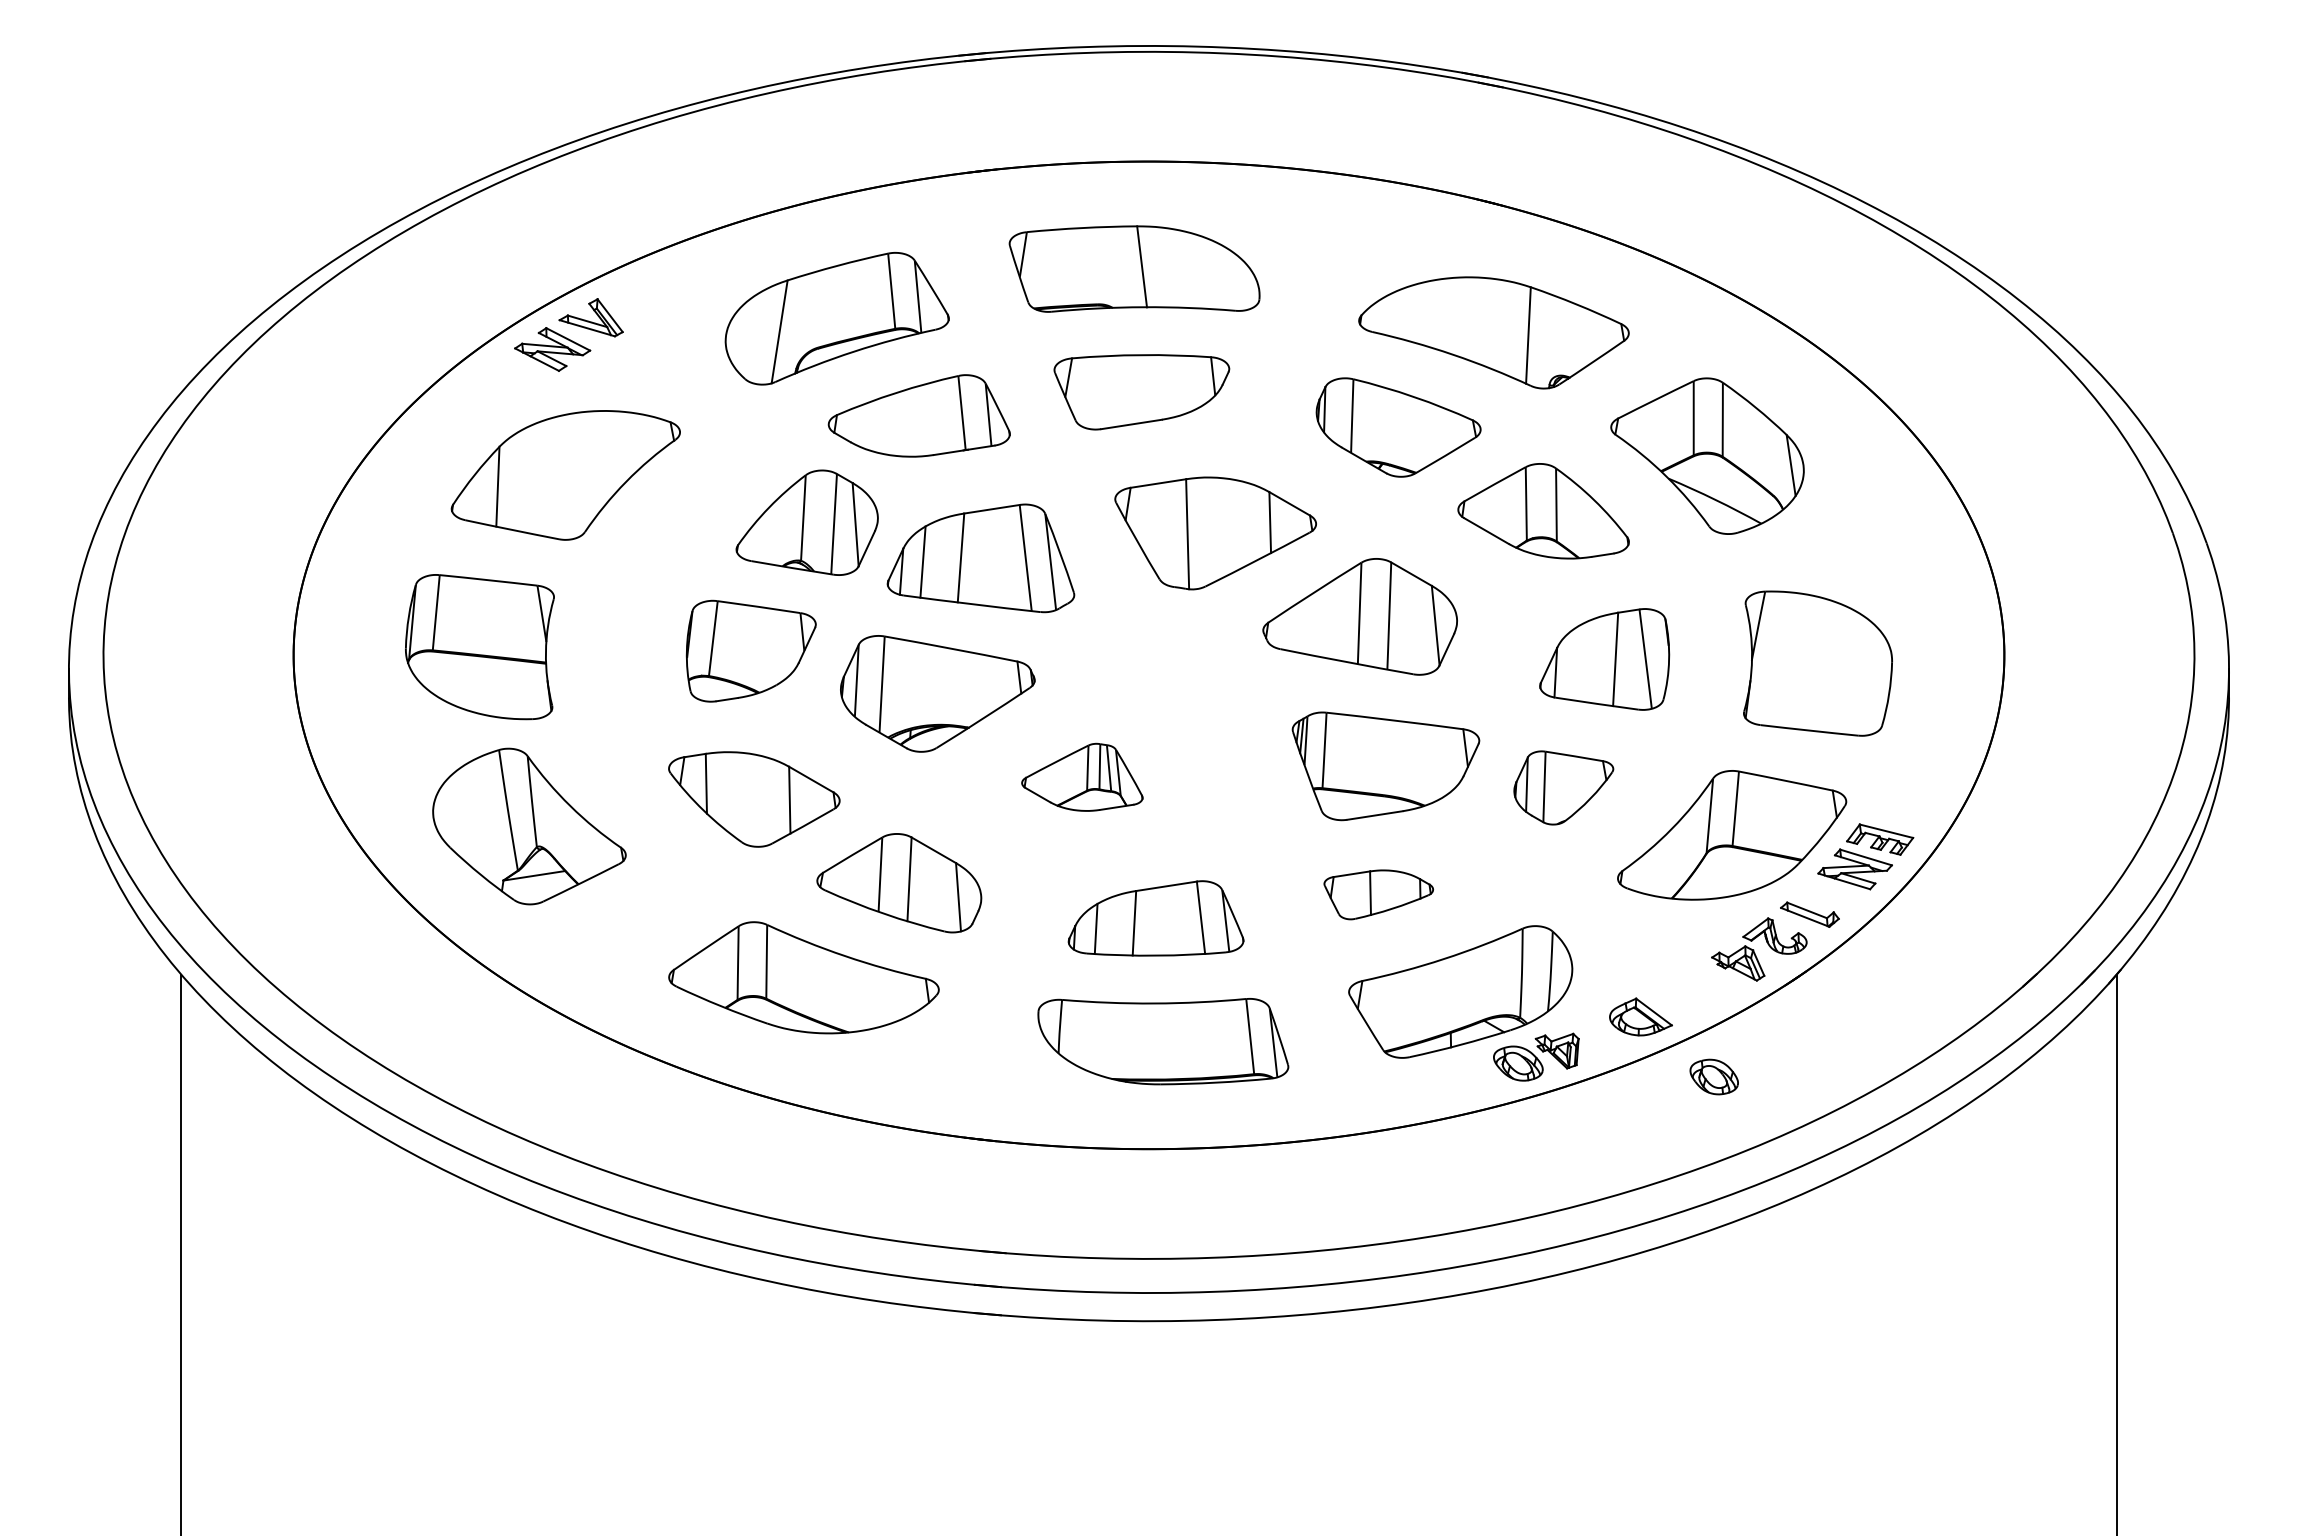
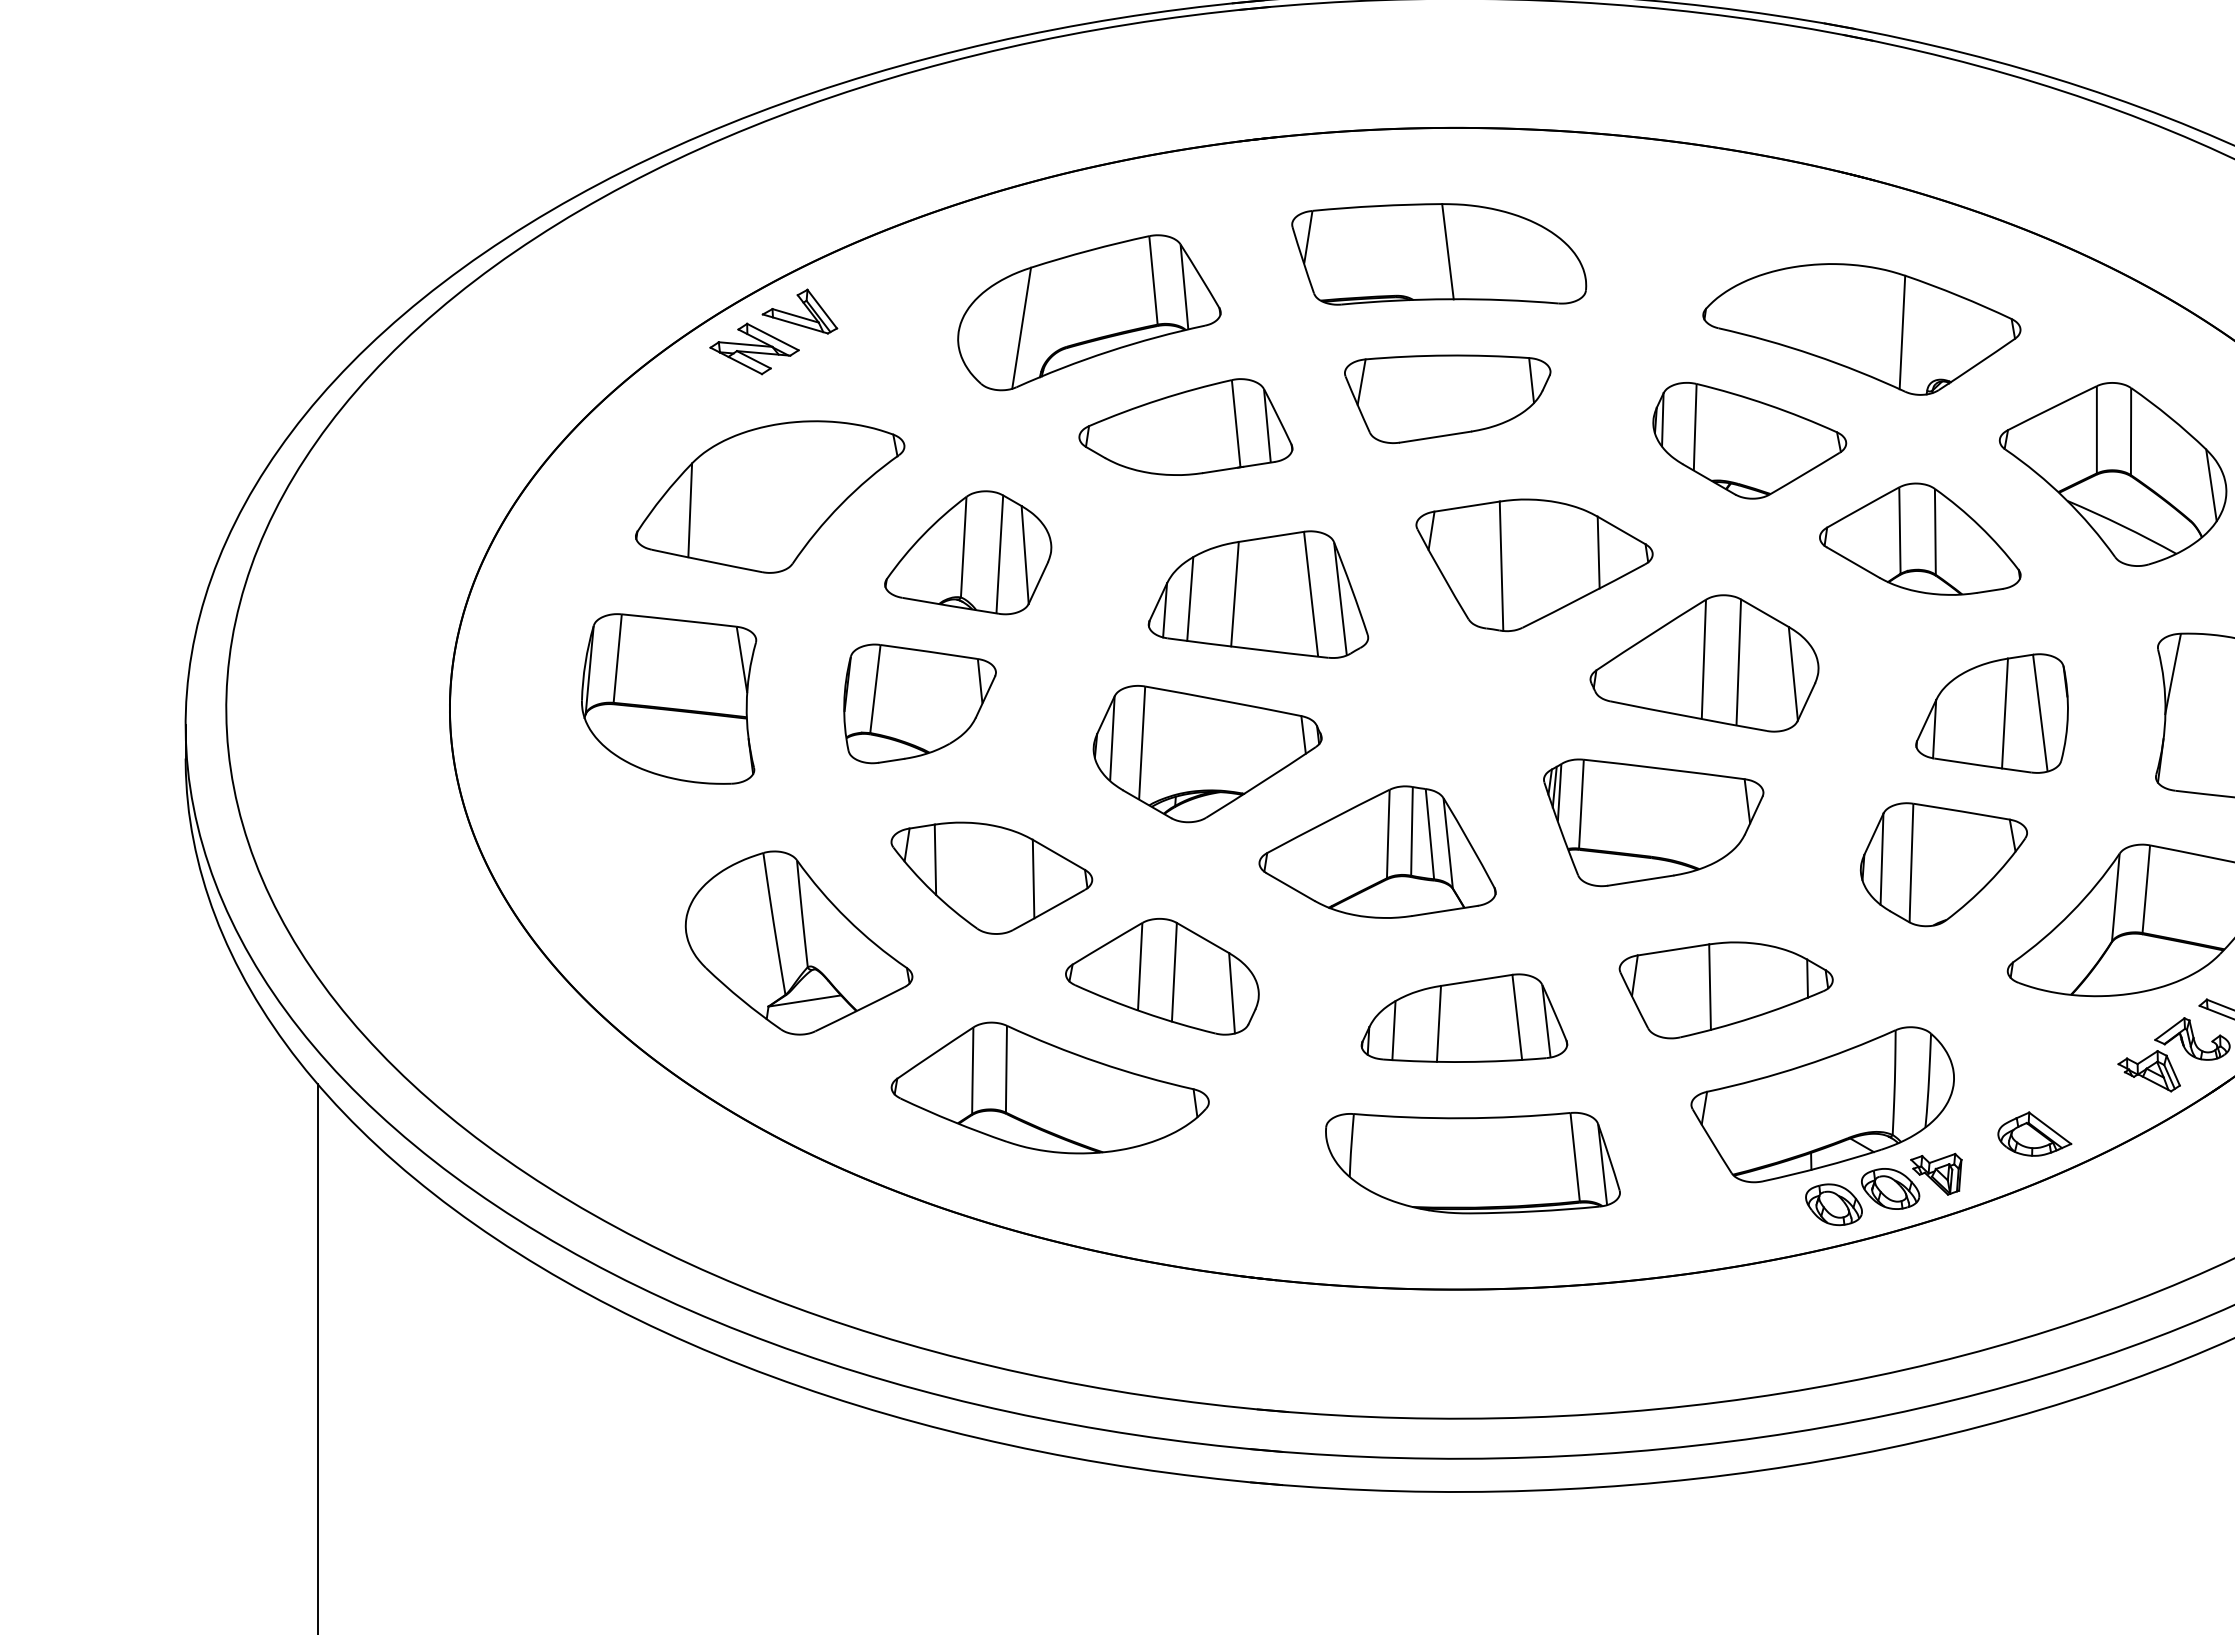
part: (806, 522) -> (967, 552), moved
part: (750, 650) -> (919, 703), moved
part: (1385, 766) -> (1653, 823), moved
part: (1082, 777) -> (1377, 852), size x1.67
part: (1563, 787) -> (1943, 864), size x1.43
part: (529, 826) -> (799, 942), moved
part: (1378, 894) -> (1726, 990), size x1.67
part: (1713, 1076) -> (1833, 1204), moved

